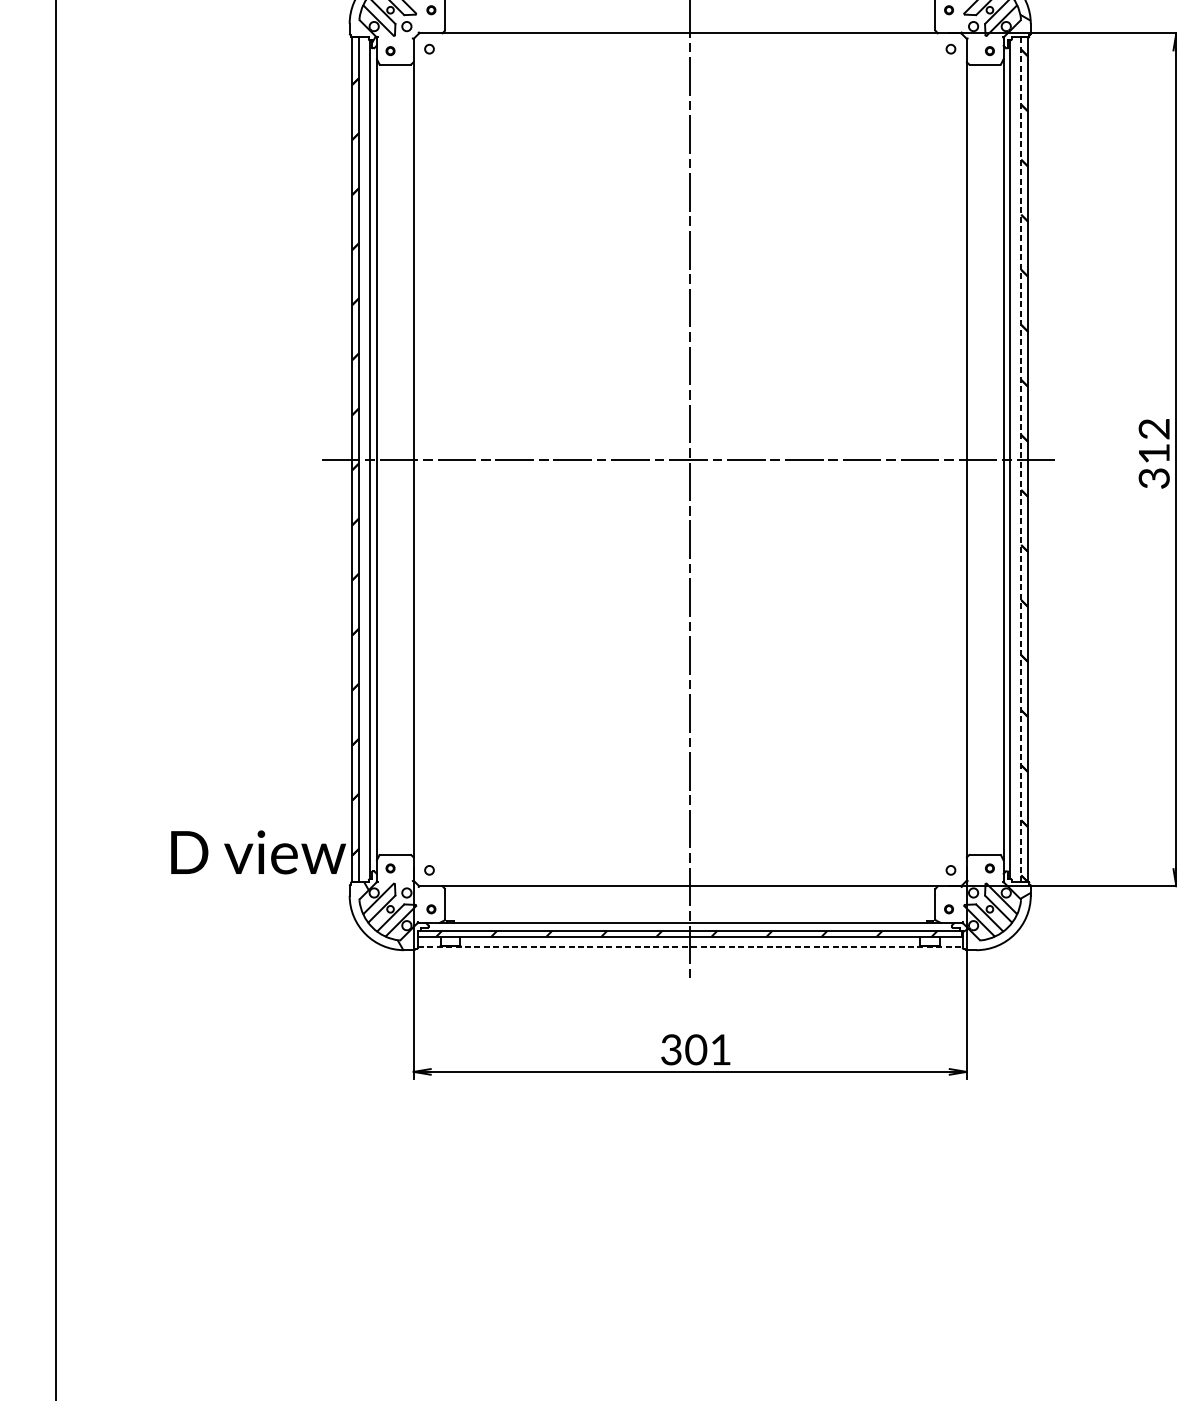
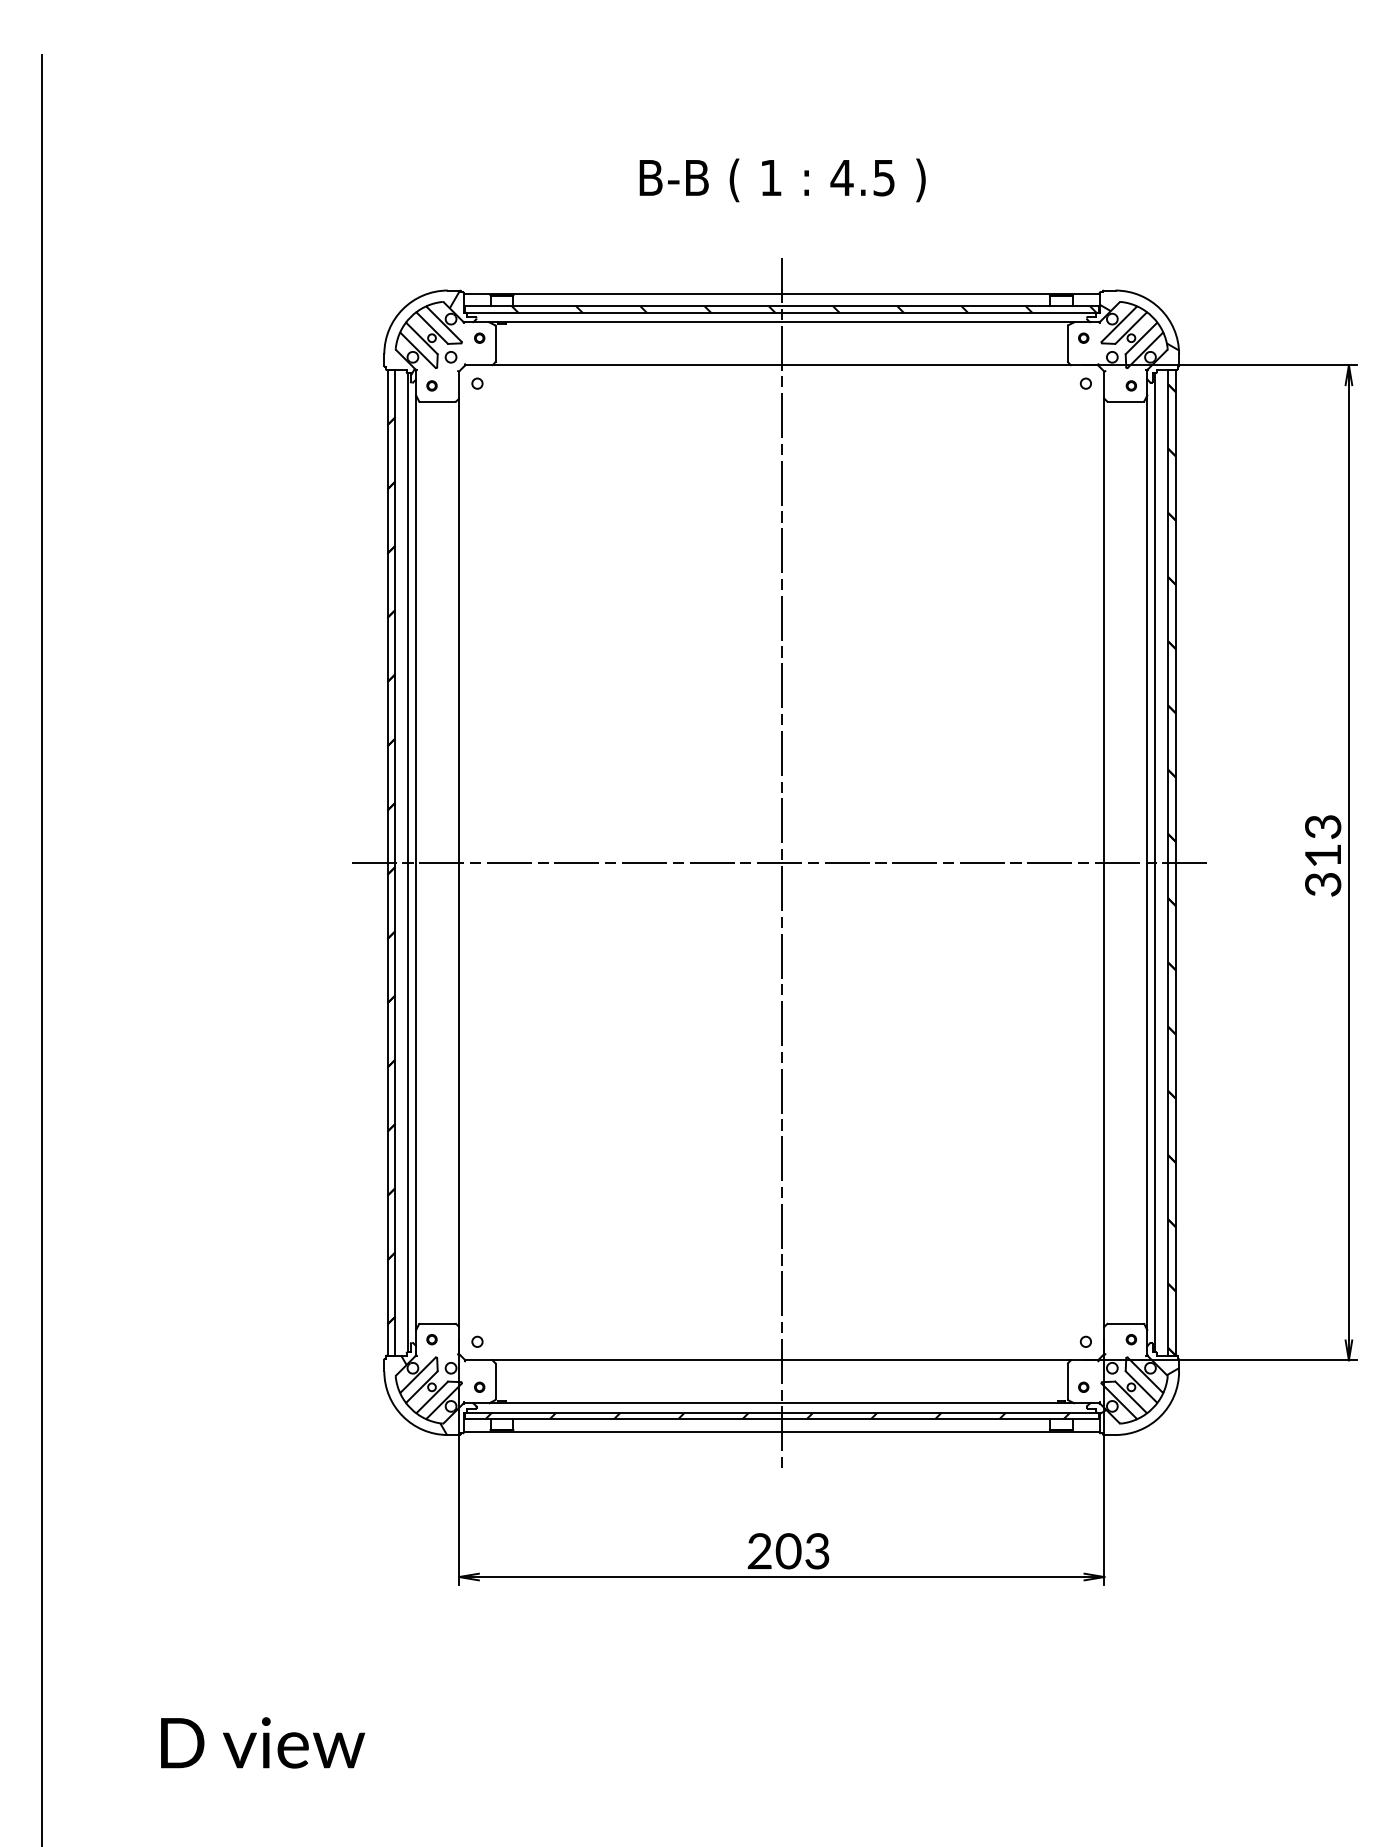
text: (1154, 428) -> (1323, 826), 312 -> 313
line: (1020, 459) -> (1167, 862), dashed -> solid
text: (258, 852) -> (263, 1742), moved
line: (690, 947) -> (781, 1431), dashed -> solid
text: (696, 1050) -> (788, 1551), 301 -> 203

